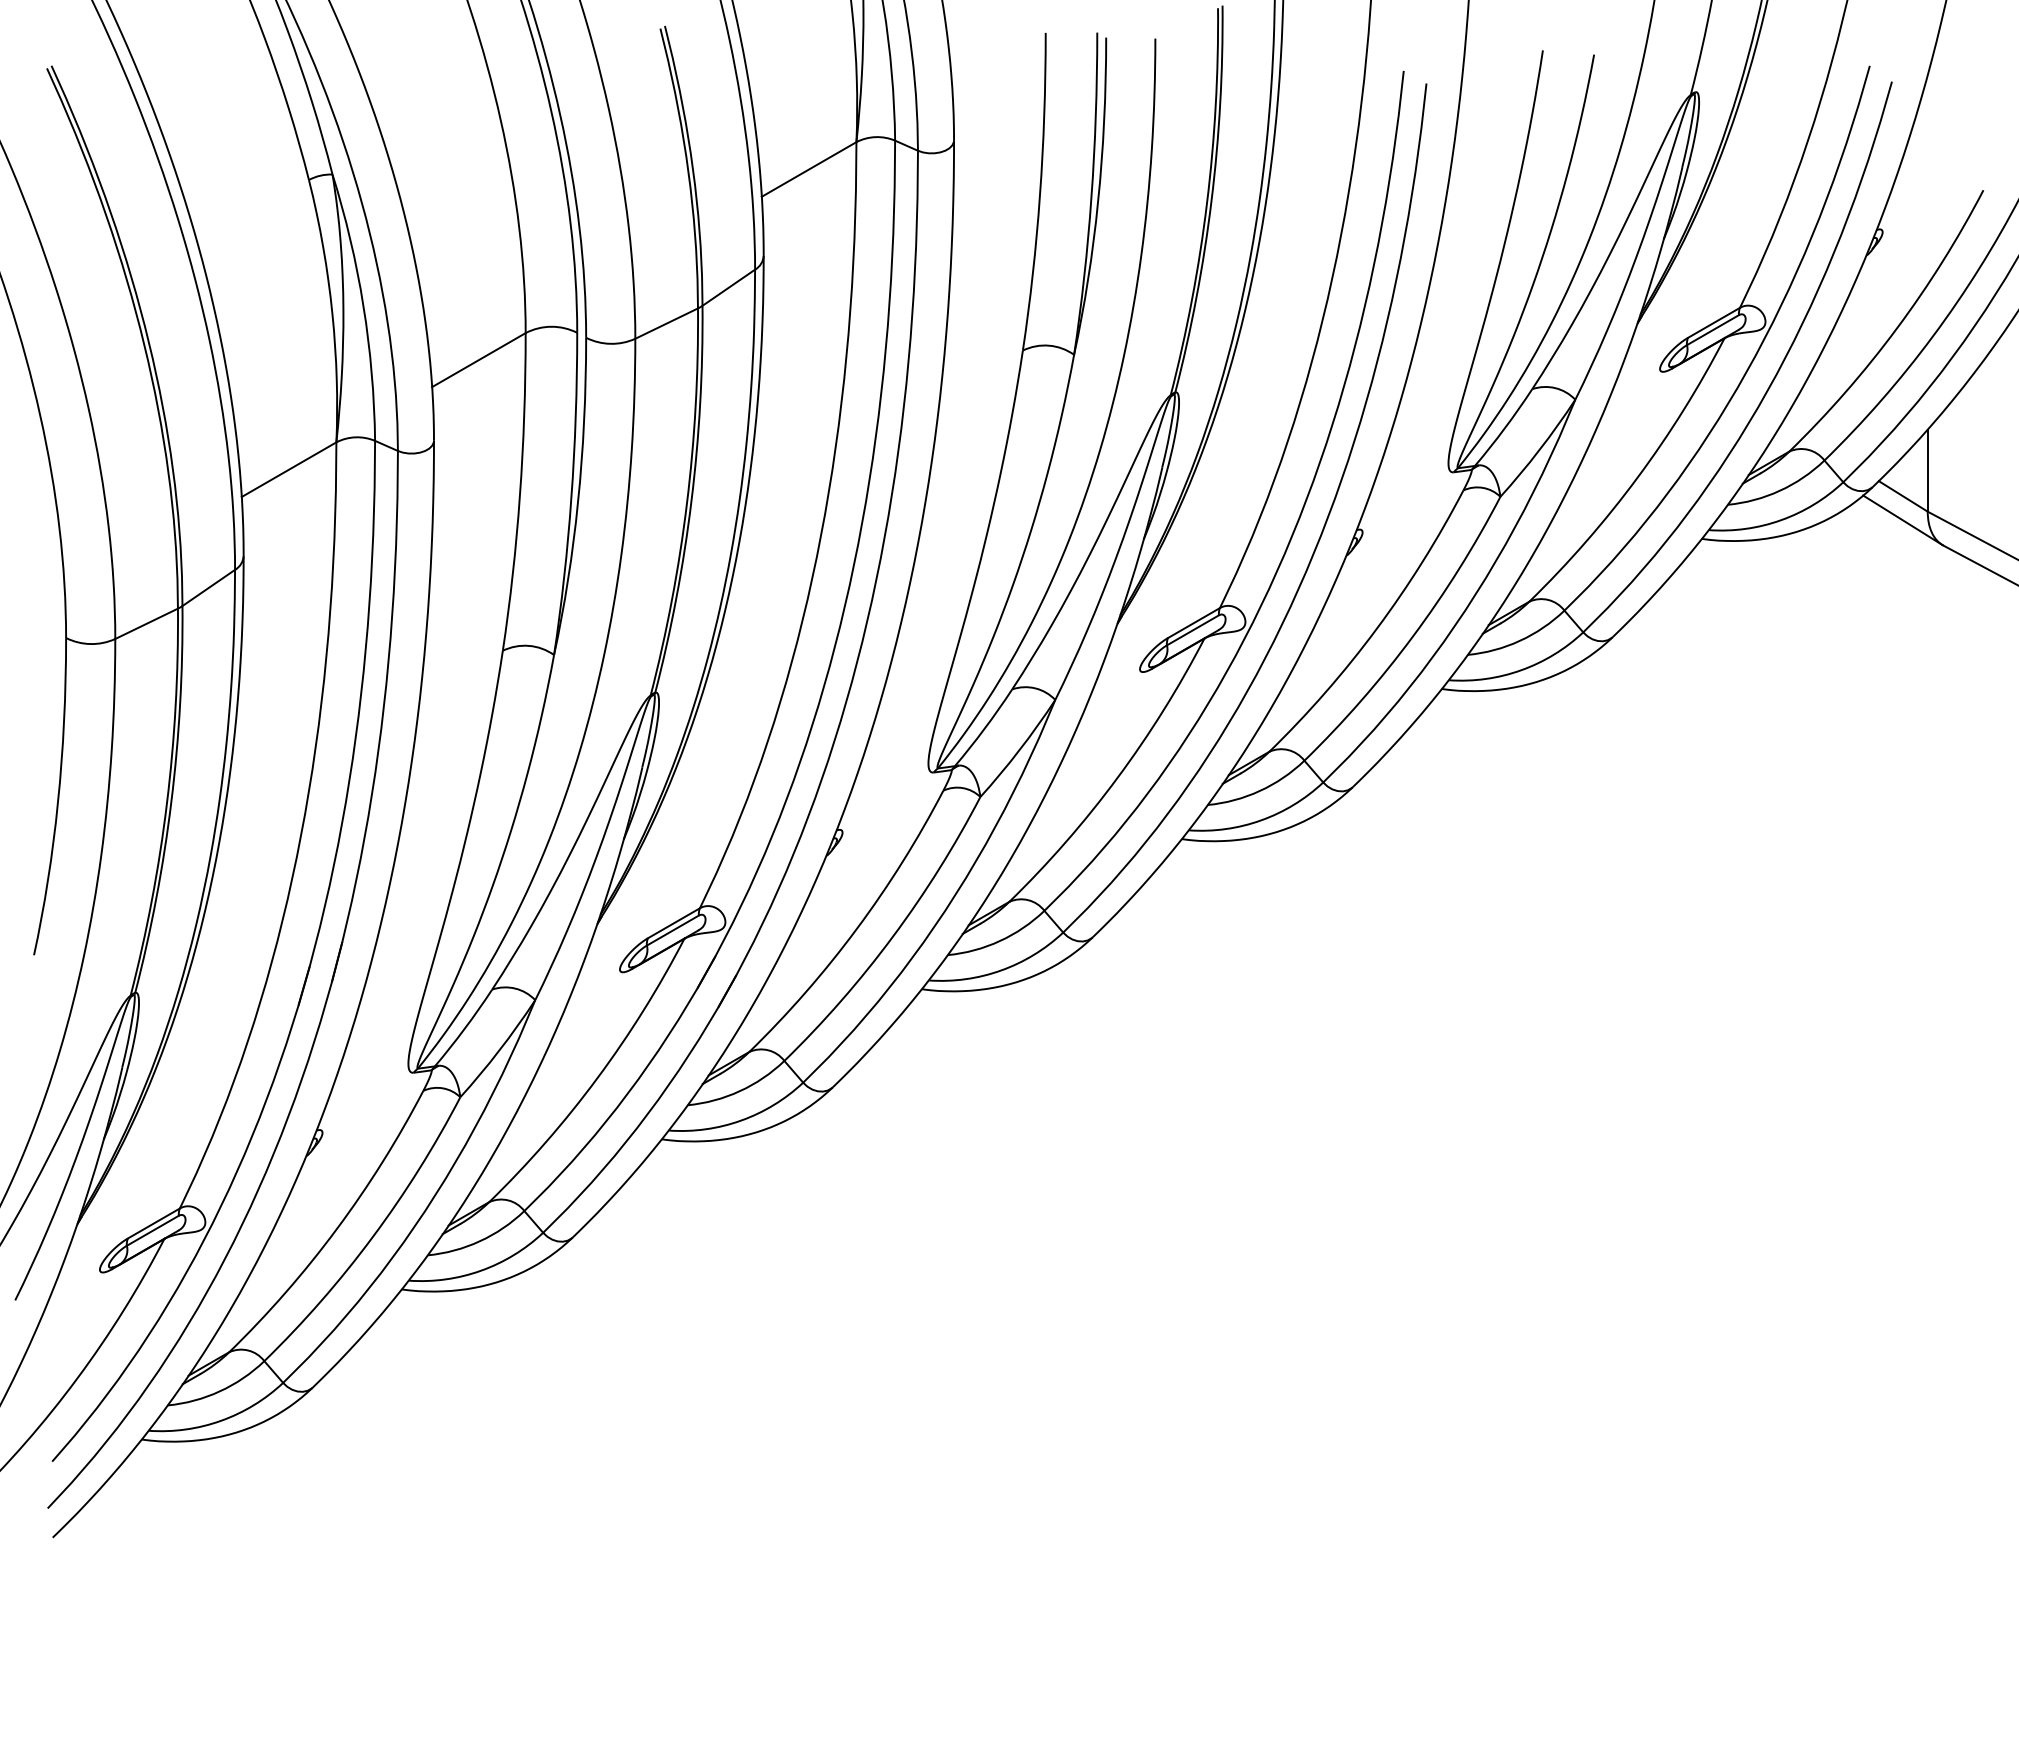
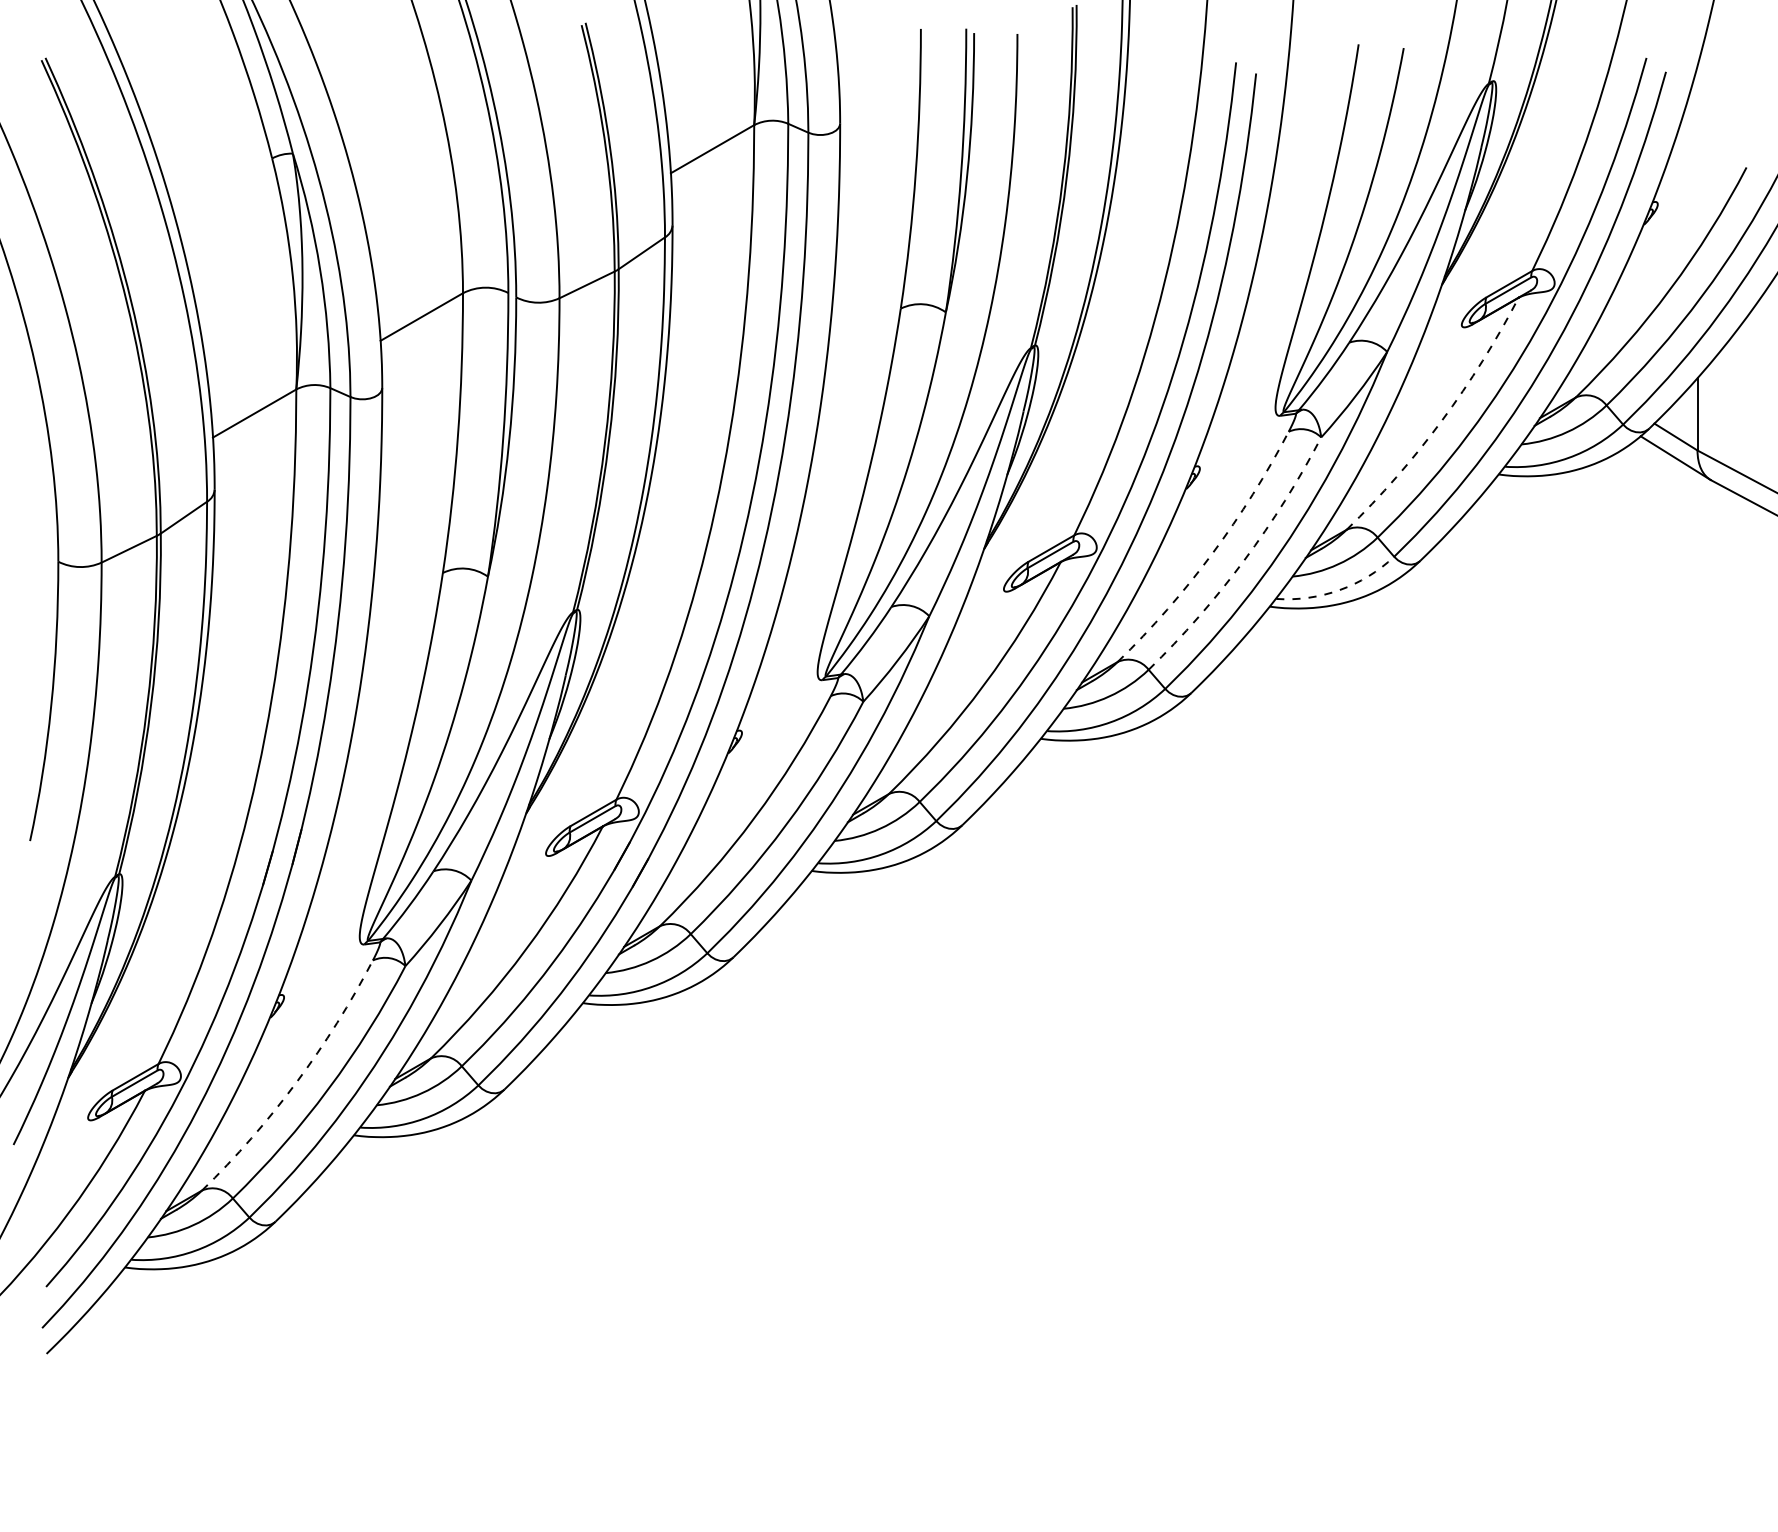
arc: (1637, 477) -> (1441, 420), solid -> dashed
arc: (1376, 628) -> (1212, 553), solid -> dashed
arc: (1412, 636) -> (1243, 560), solid -> dashed
arc: (1521, 670) -> (1339, 590), solid -> dashed
arc: (336, 1229) -> (296, 1082), solid -> dashed

